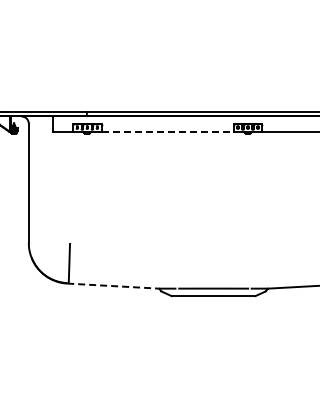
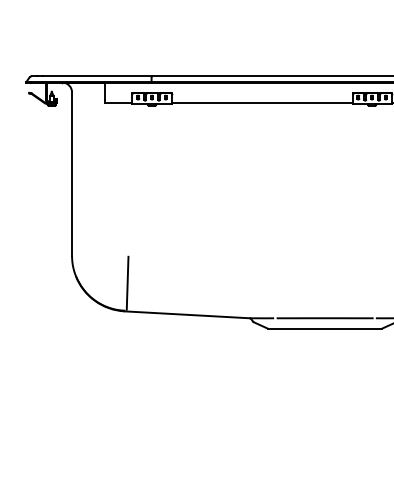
line: (168, 131) -> (263, 103), dashed -> solid
line: (112, 286) -> (186, 315), dashed -> solid

